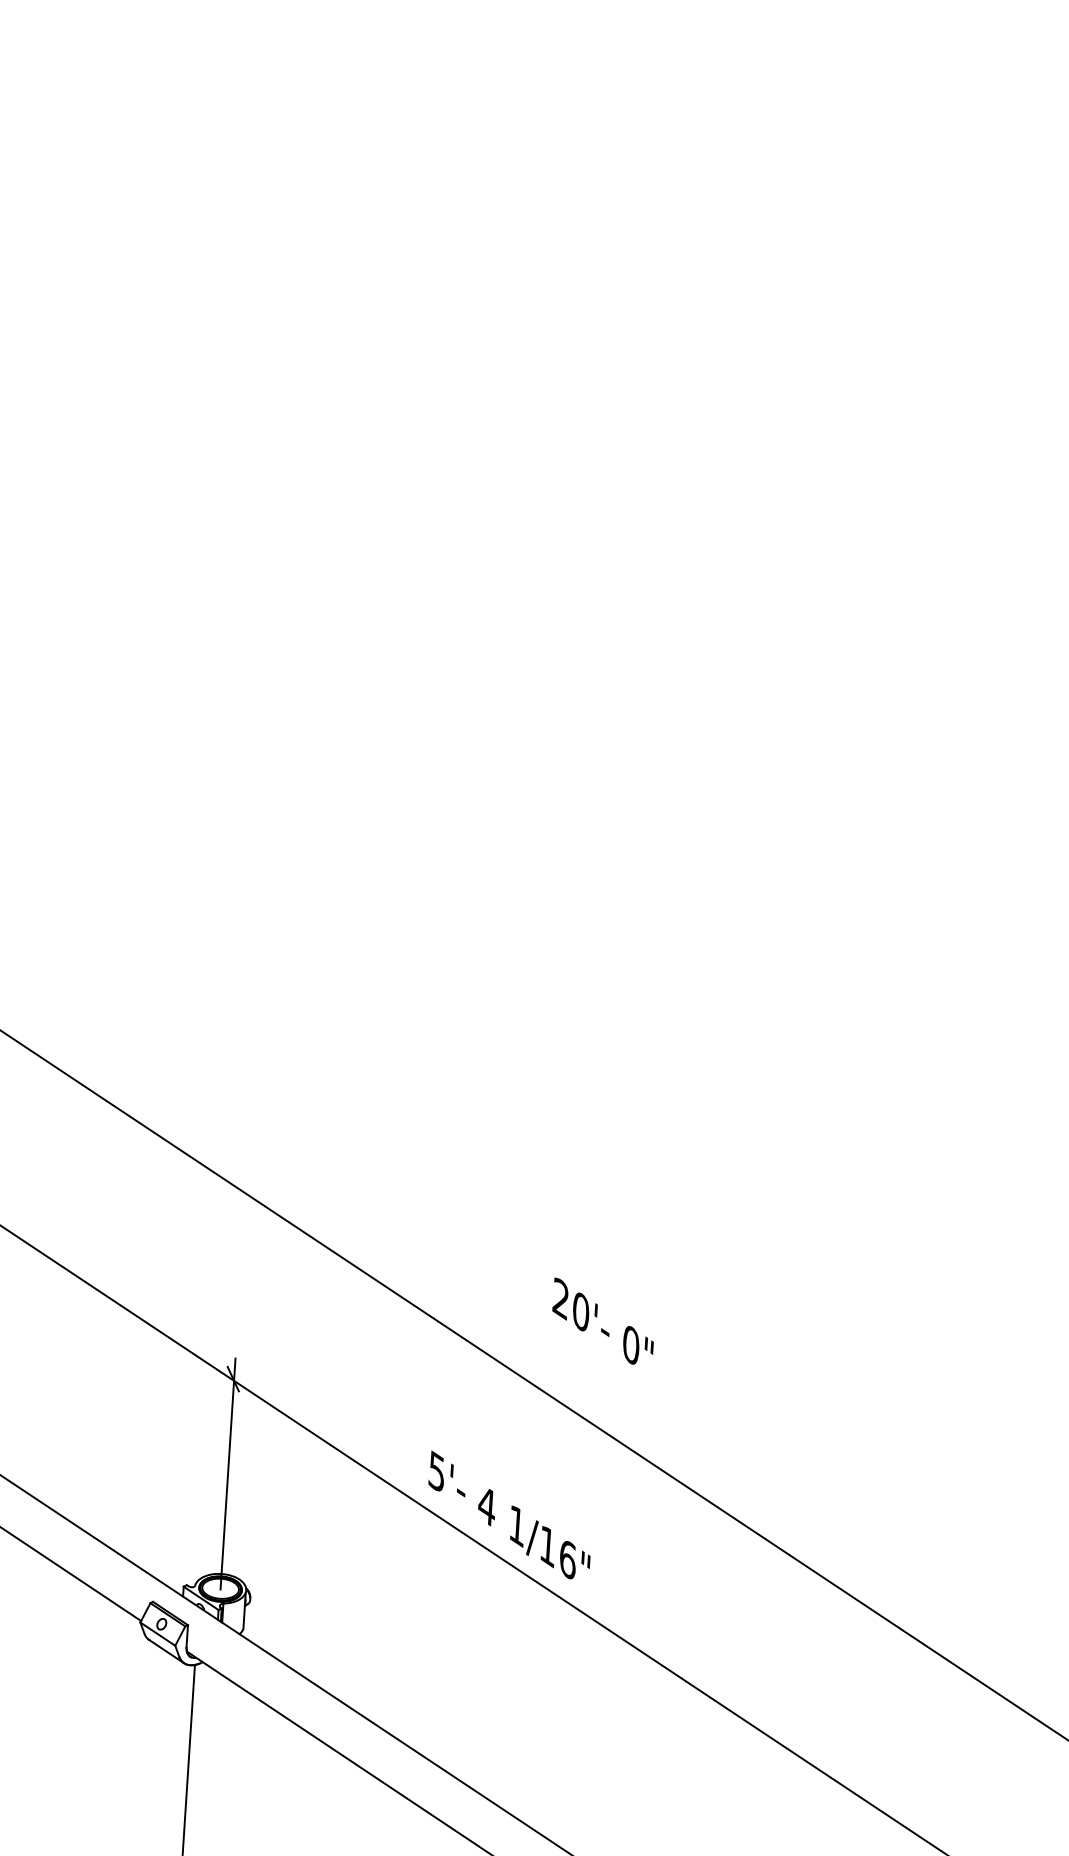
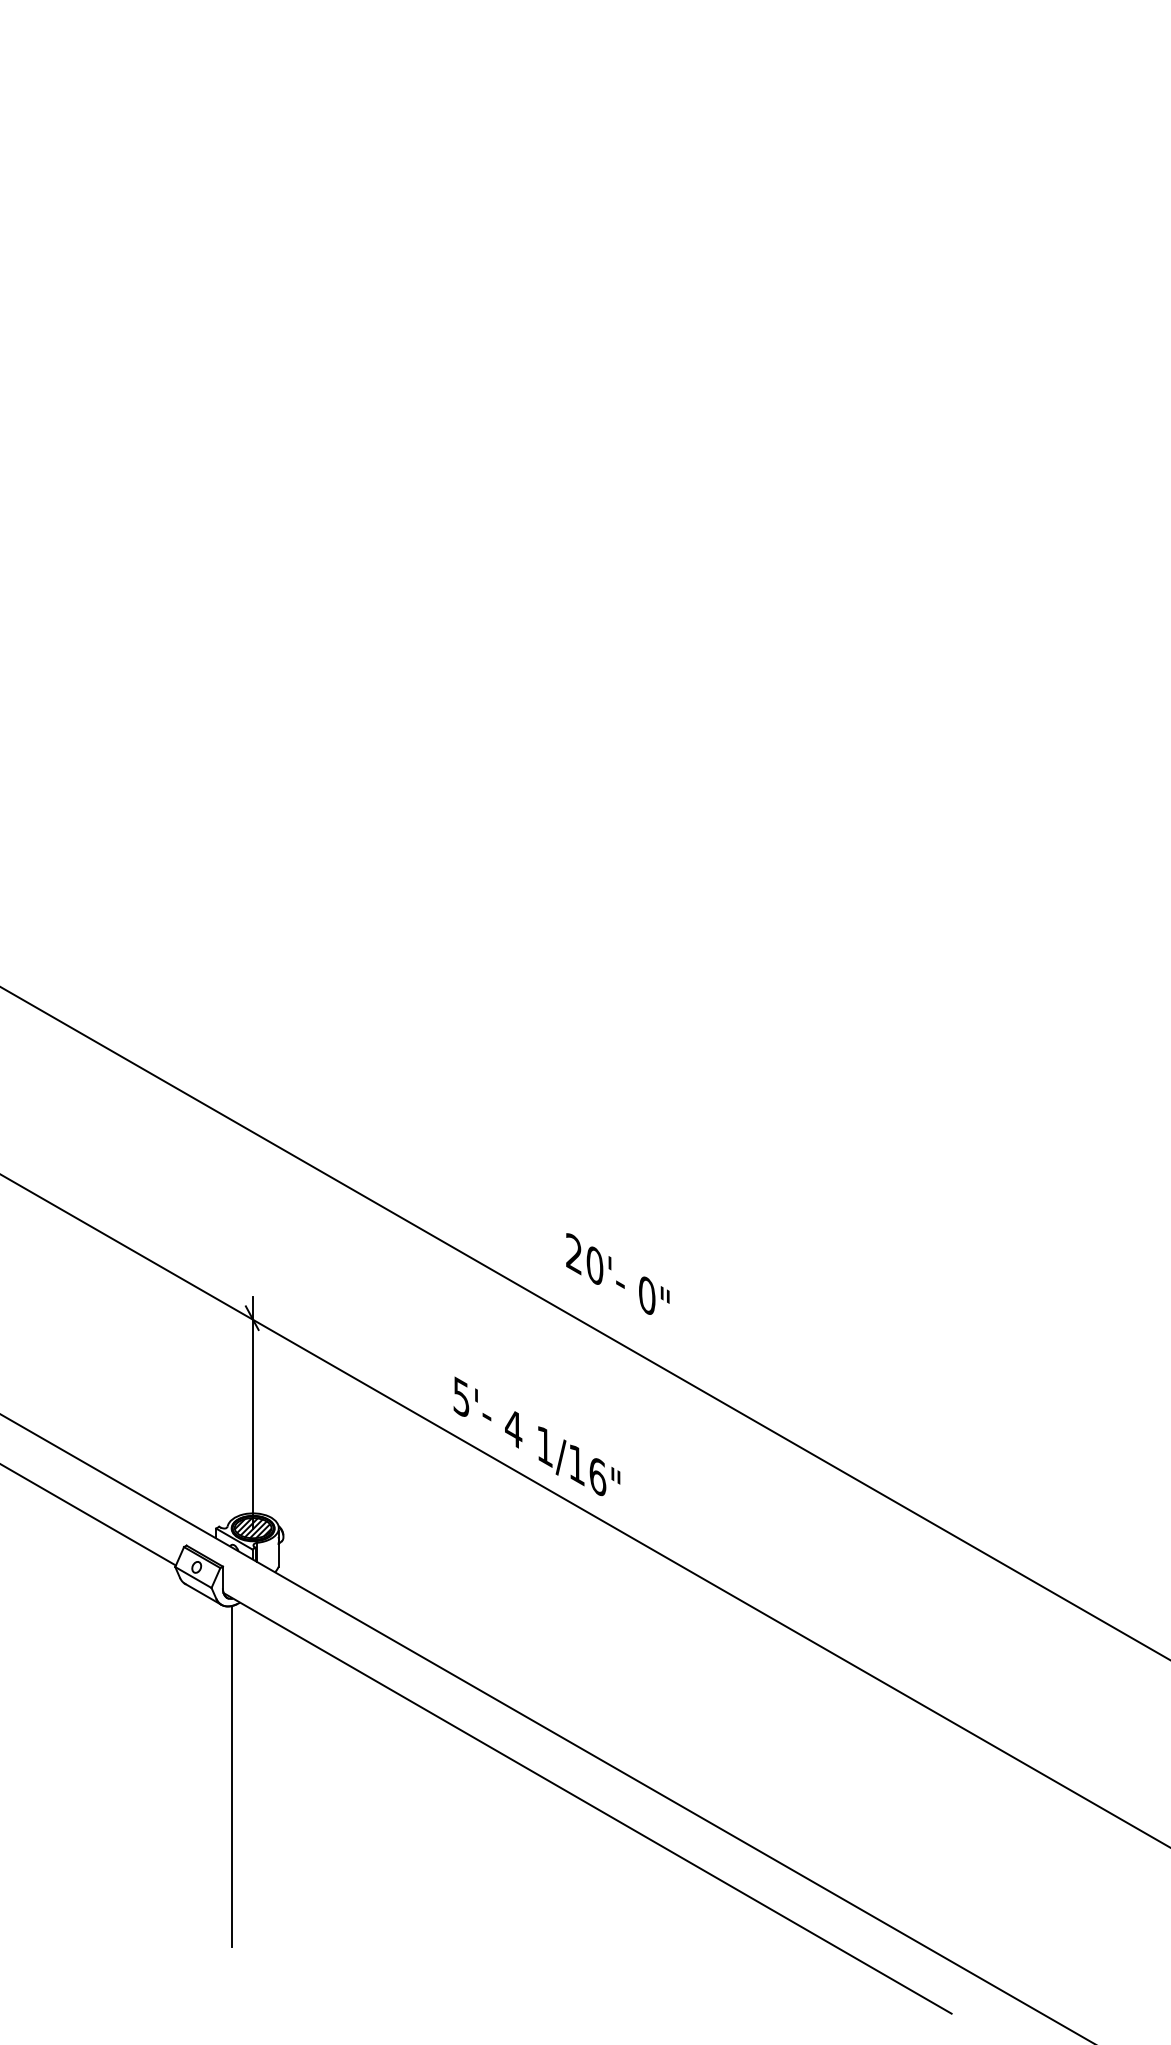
text: (603, 1321) -> (617, 1273), moved
hatch: (219, 1589) -> (252, 1528), added

